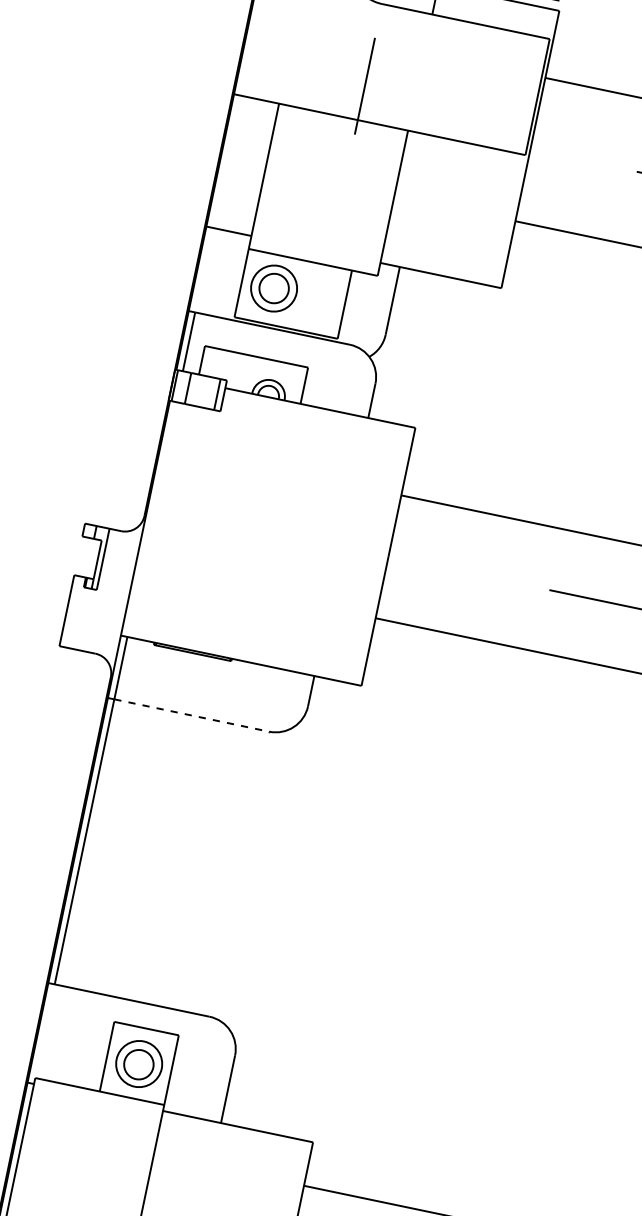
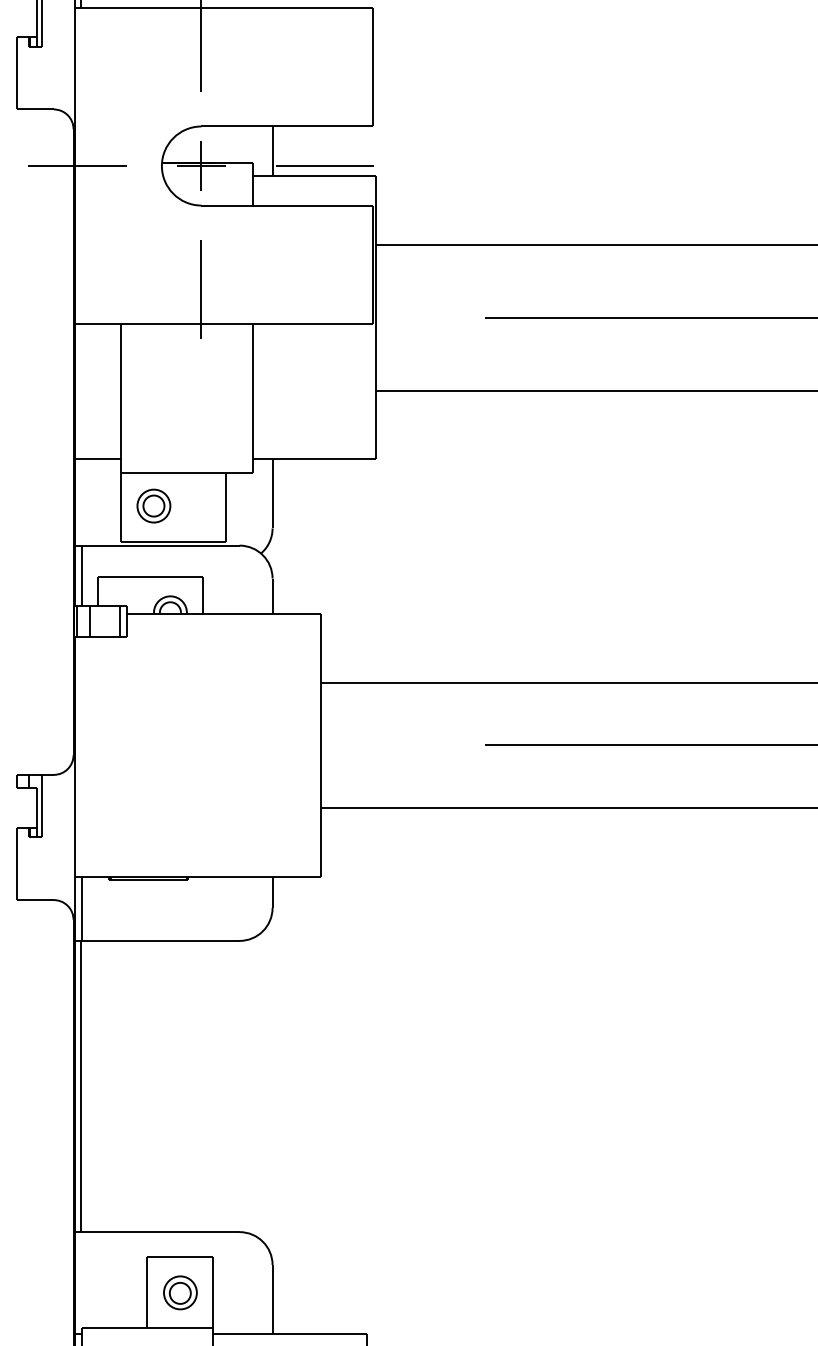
part: (273, 287) -> (153, 505), size x0.71
line: (192, 715) -> (161, 940), dashed -> solid
part: (139, 1063) -> (180, 1292), size x0.71

